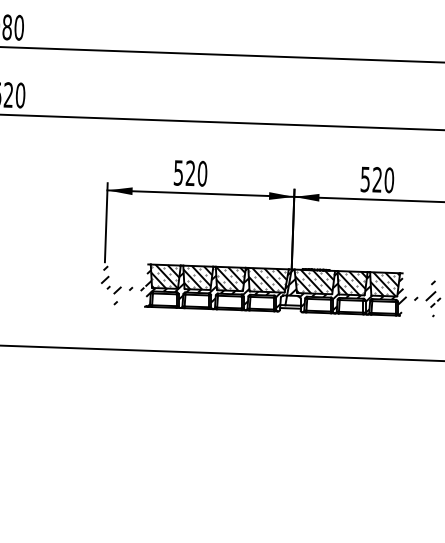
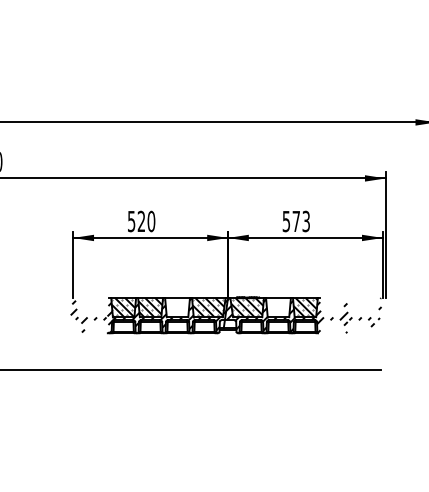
text: (383, 180) -> (301, 221), 520 -> 573
hatch: (230, 278) -> (177, 307), removed
hatch: (352, 282) -> (278, 307), removed

